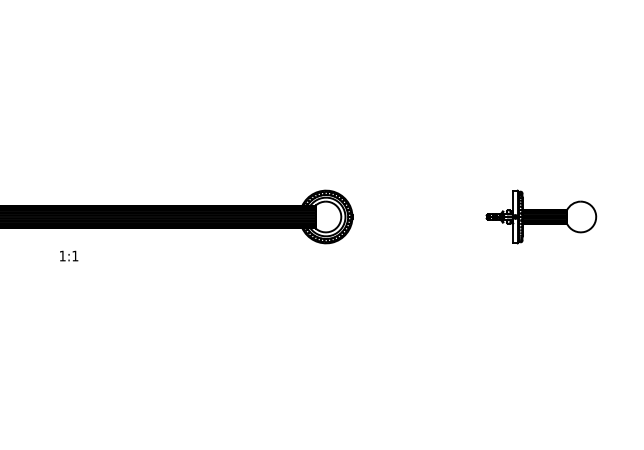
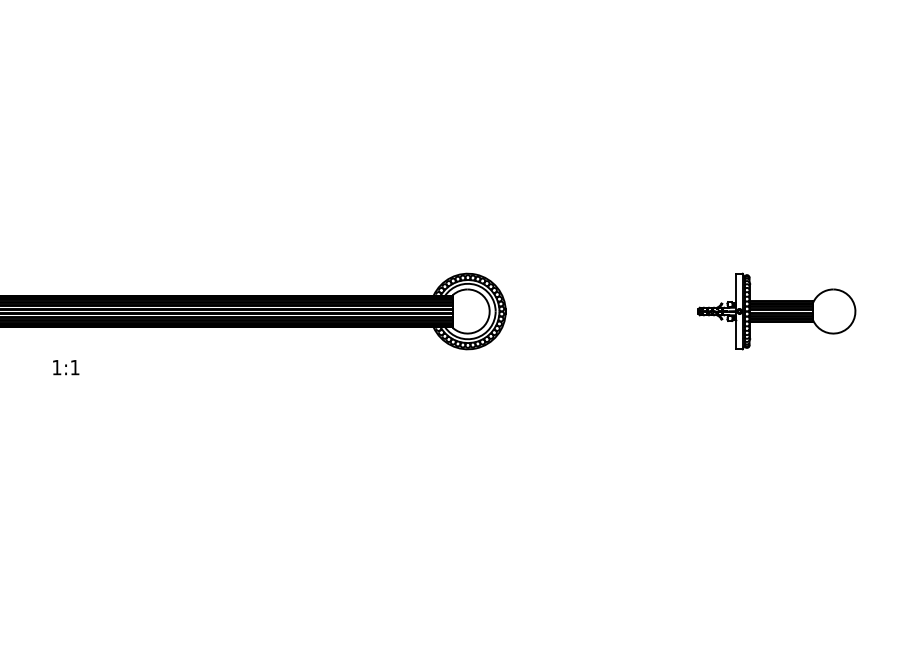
text: (69, 255) -> (66, 366), moved

